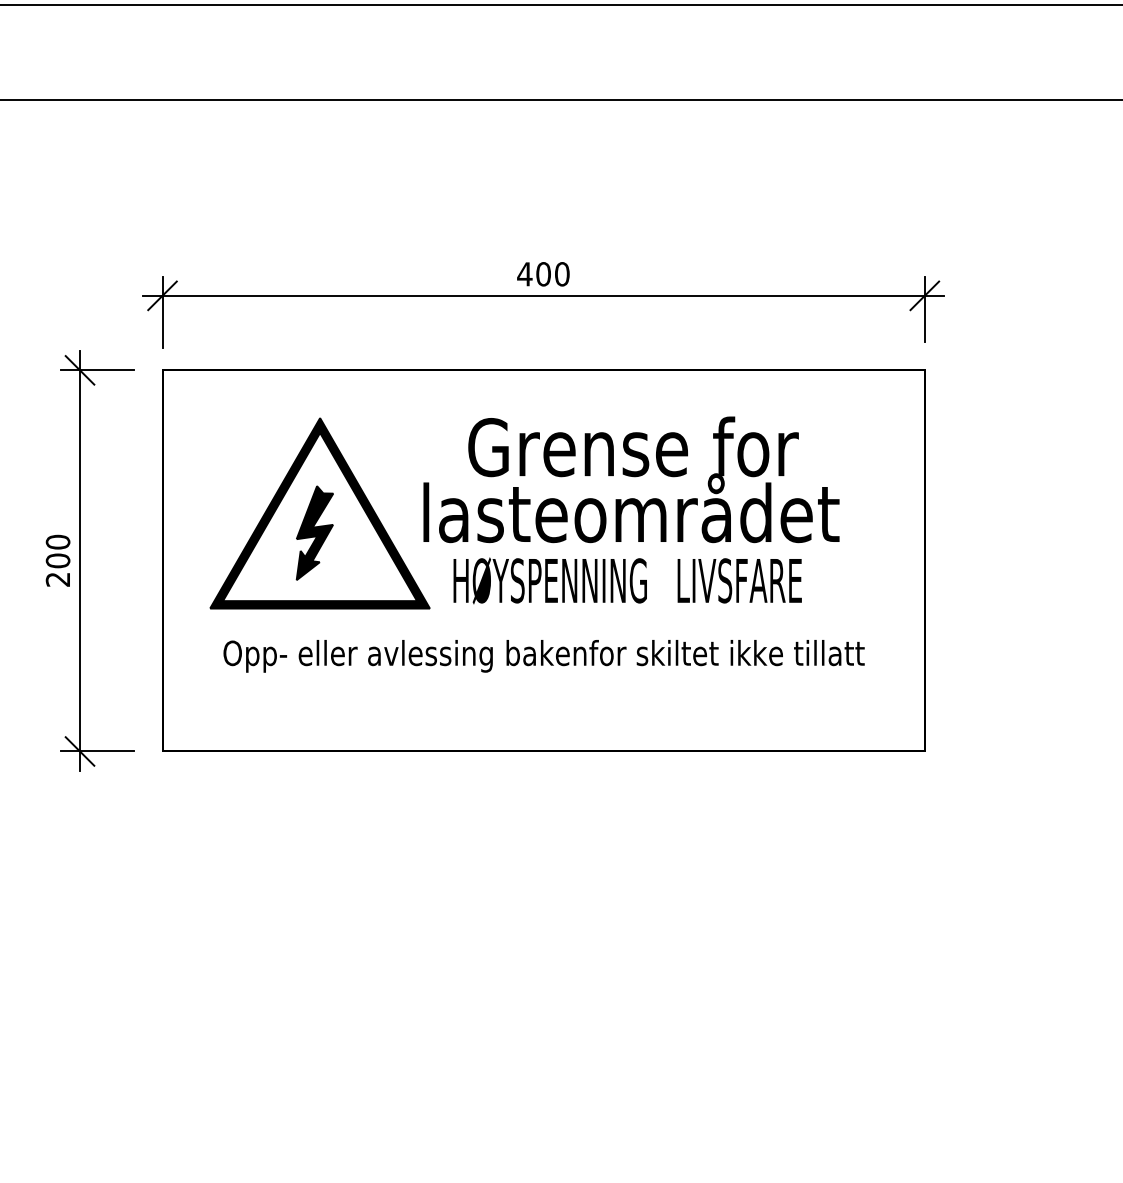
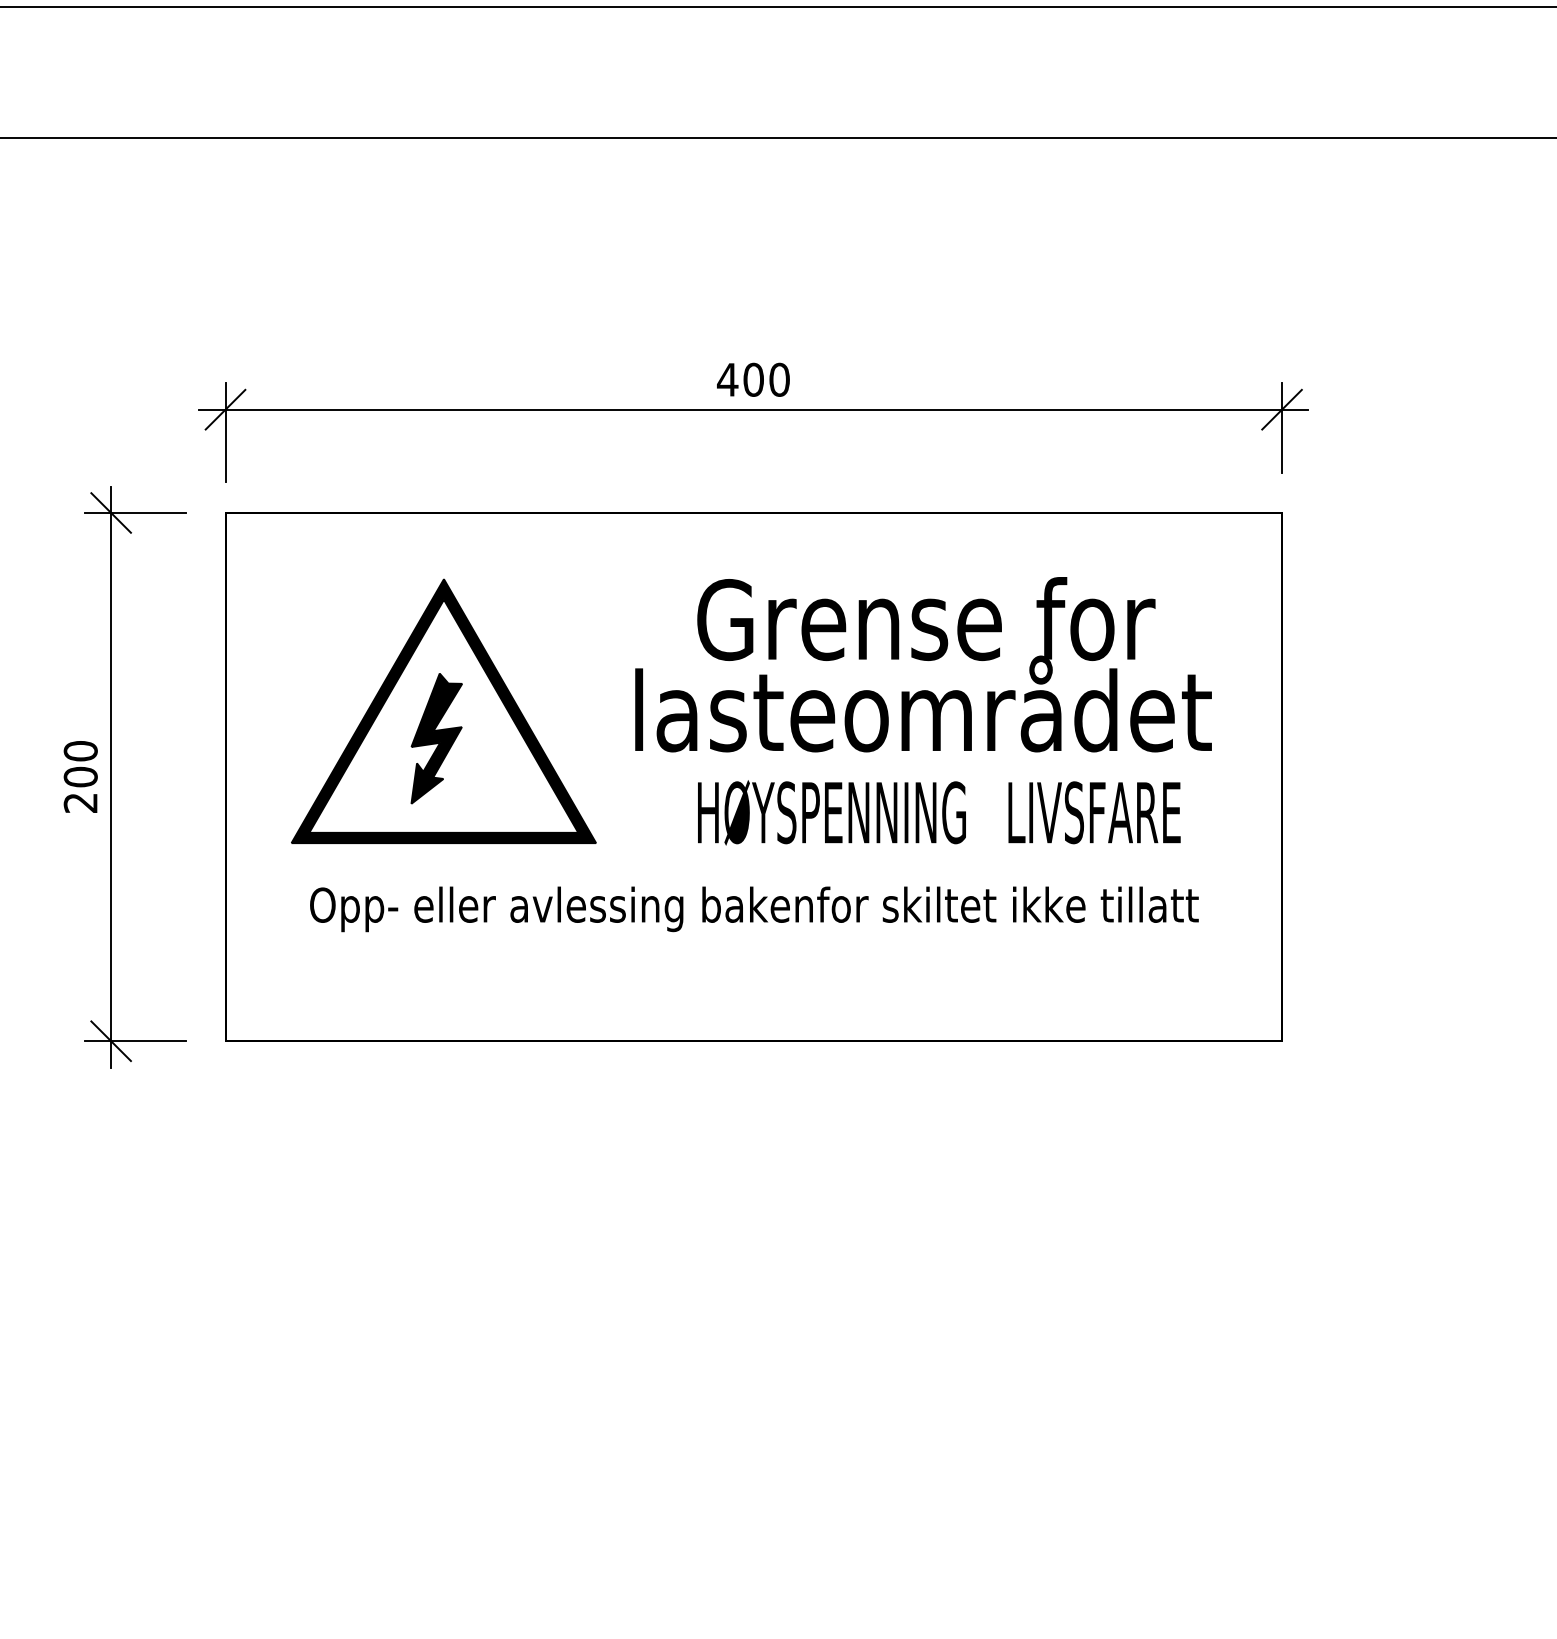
text: (631, 479) -> (923, 664), moved
text: (627, 580) -> (939, 812), moved

